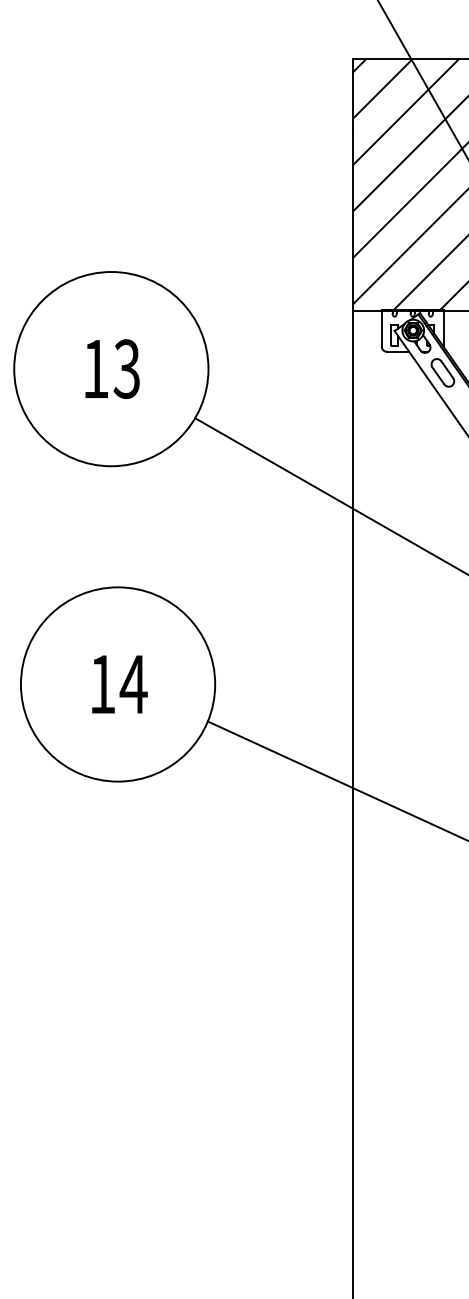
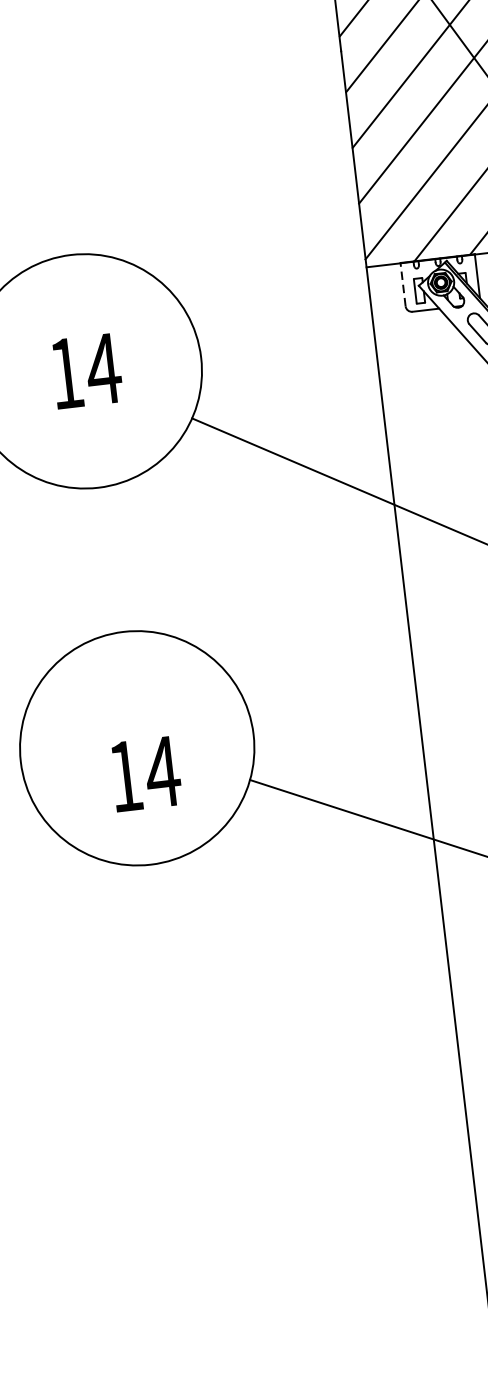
line: (381, 328) -> (402, 284), solid -> dashed
text: (126, 368) -> (102, 368), 13 -> 14
text: (119, 684) -> (145, 774), moved

